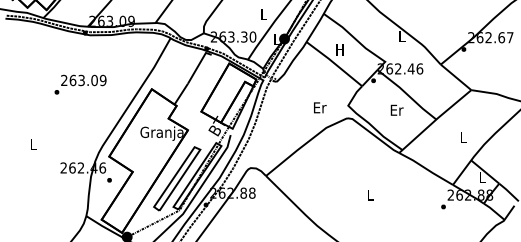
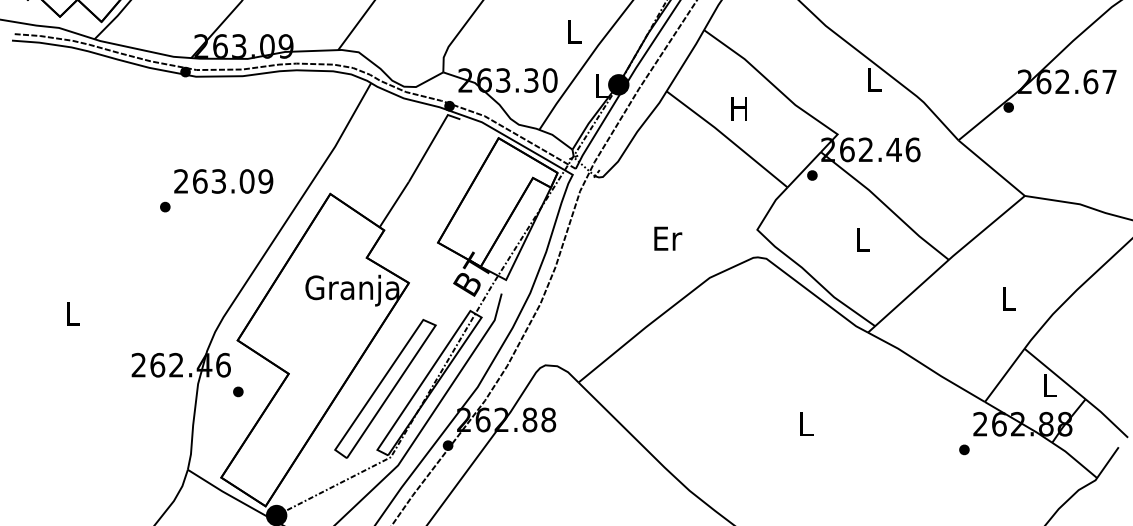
text: (80, 84) -> (216, 190), moved
text: (320, 107) -> (668, 237), moved
text: (396, 109) -> (862, 237), Er -> L

